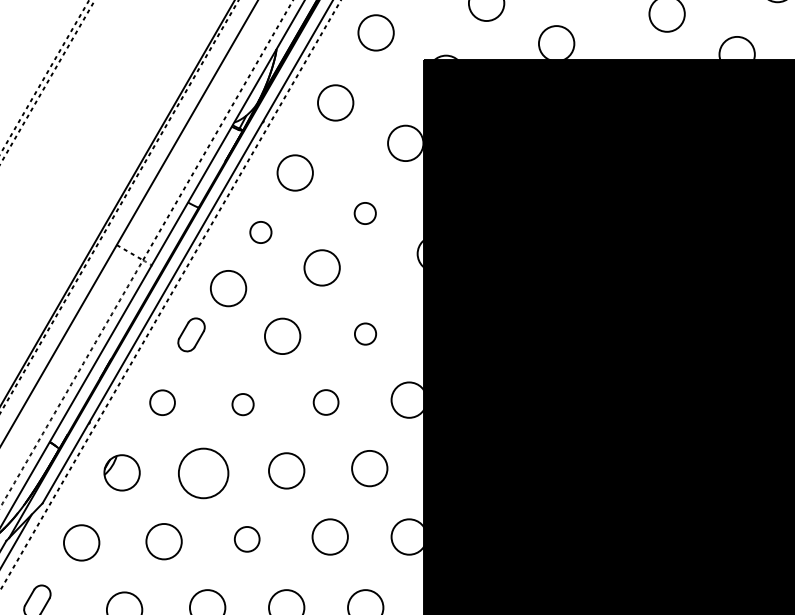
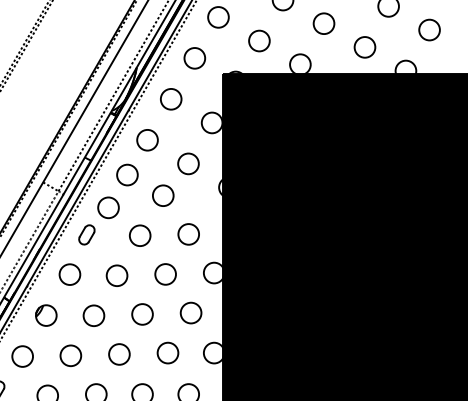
circle: (365, 212) -> (188, 163), size x1.67
circle: (260, 231) -> (127, 174), size x1.67
circle: (365, 334) -> (188, 234), size x1.67
circle: (161, 402) -> (69, 274), size x1.43
circle: (325, 402) -> (165, 274), size x1.43
circle: (242, 404) -> (116, 275), size x1.67
circle: (202, 472) -> (93, 315), size x0.71
circle: (247, 539) -> (119, 354), size x1.43

